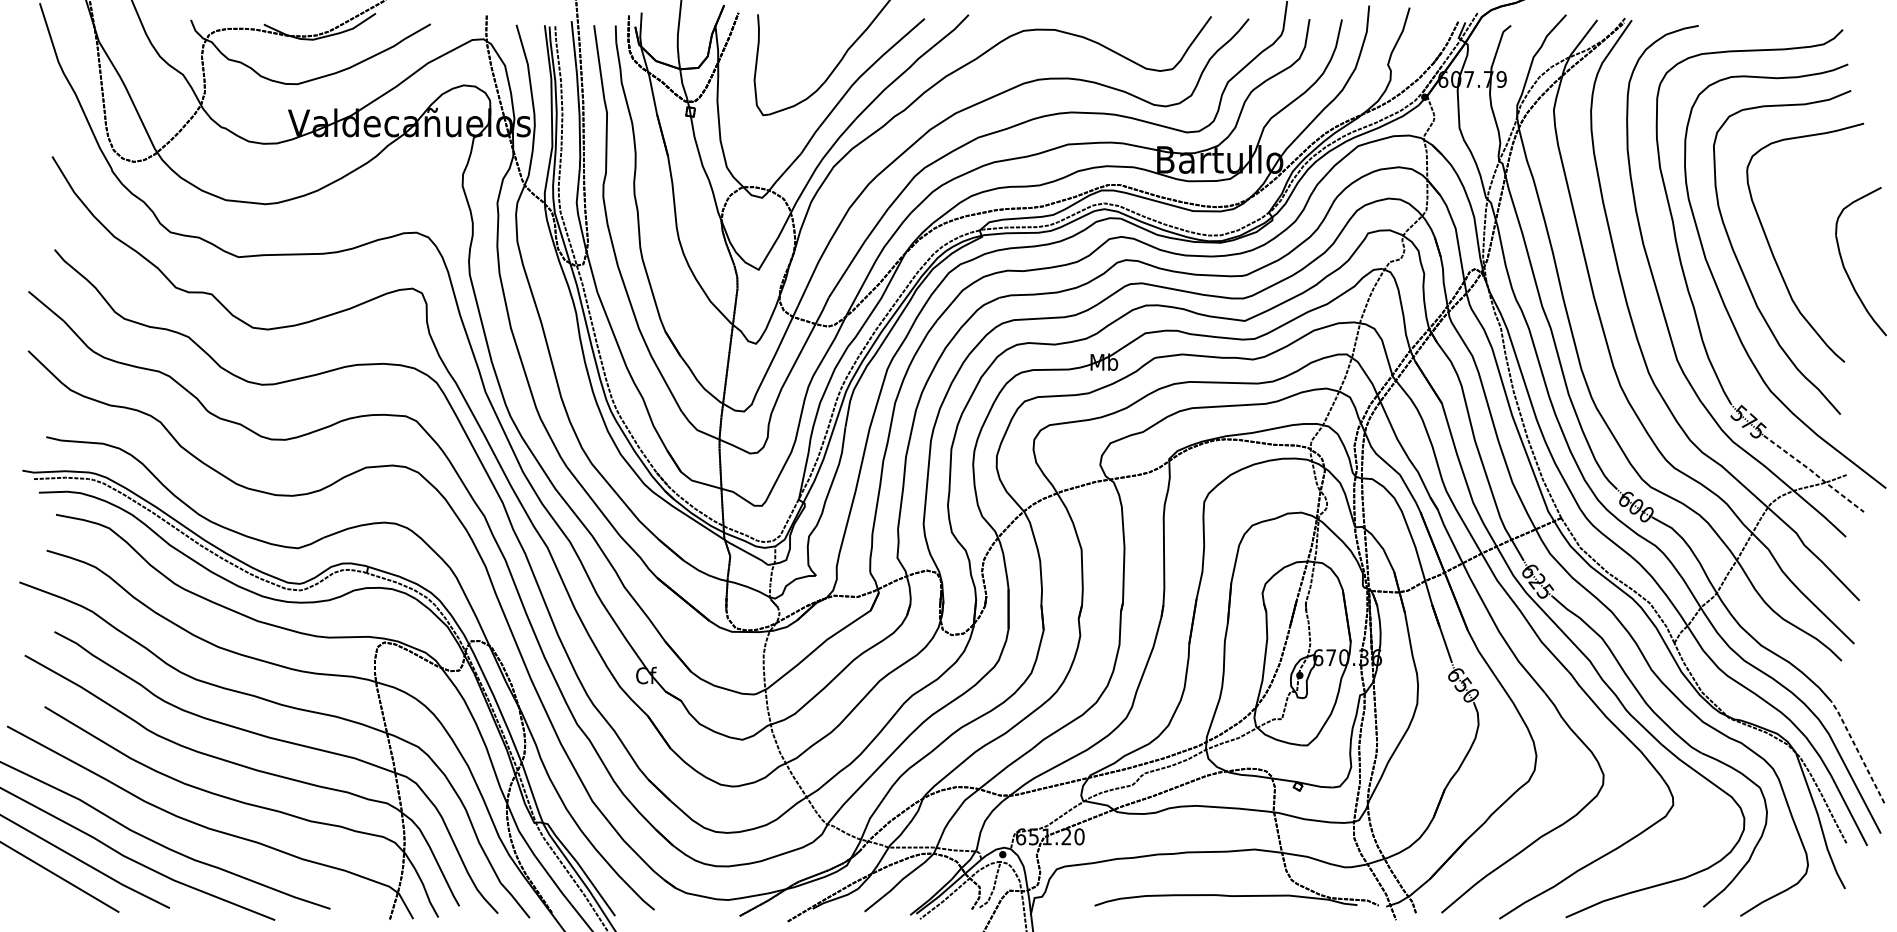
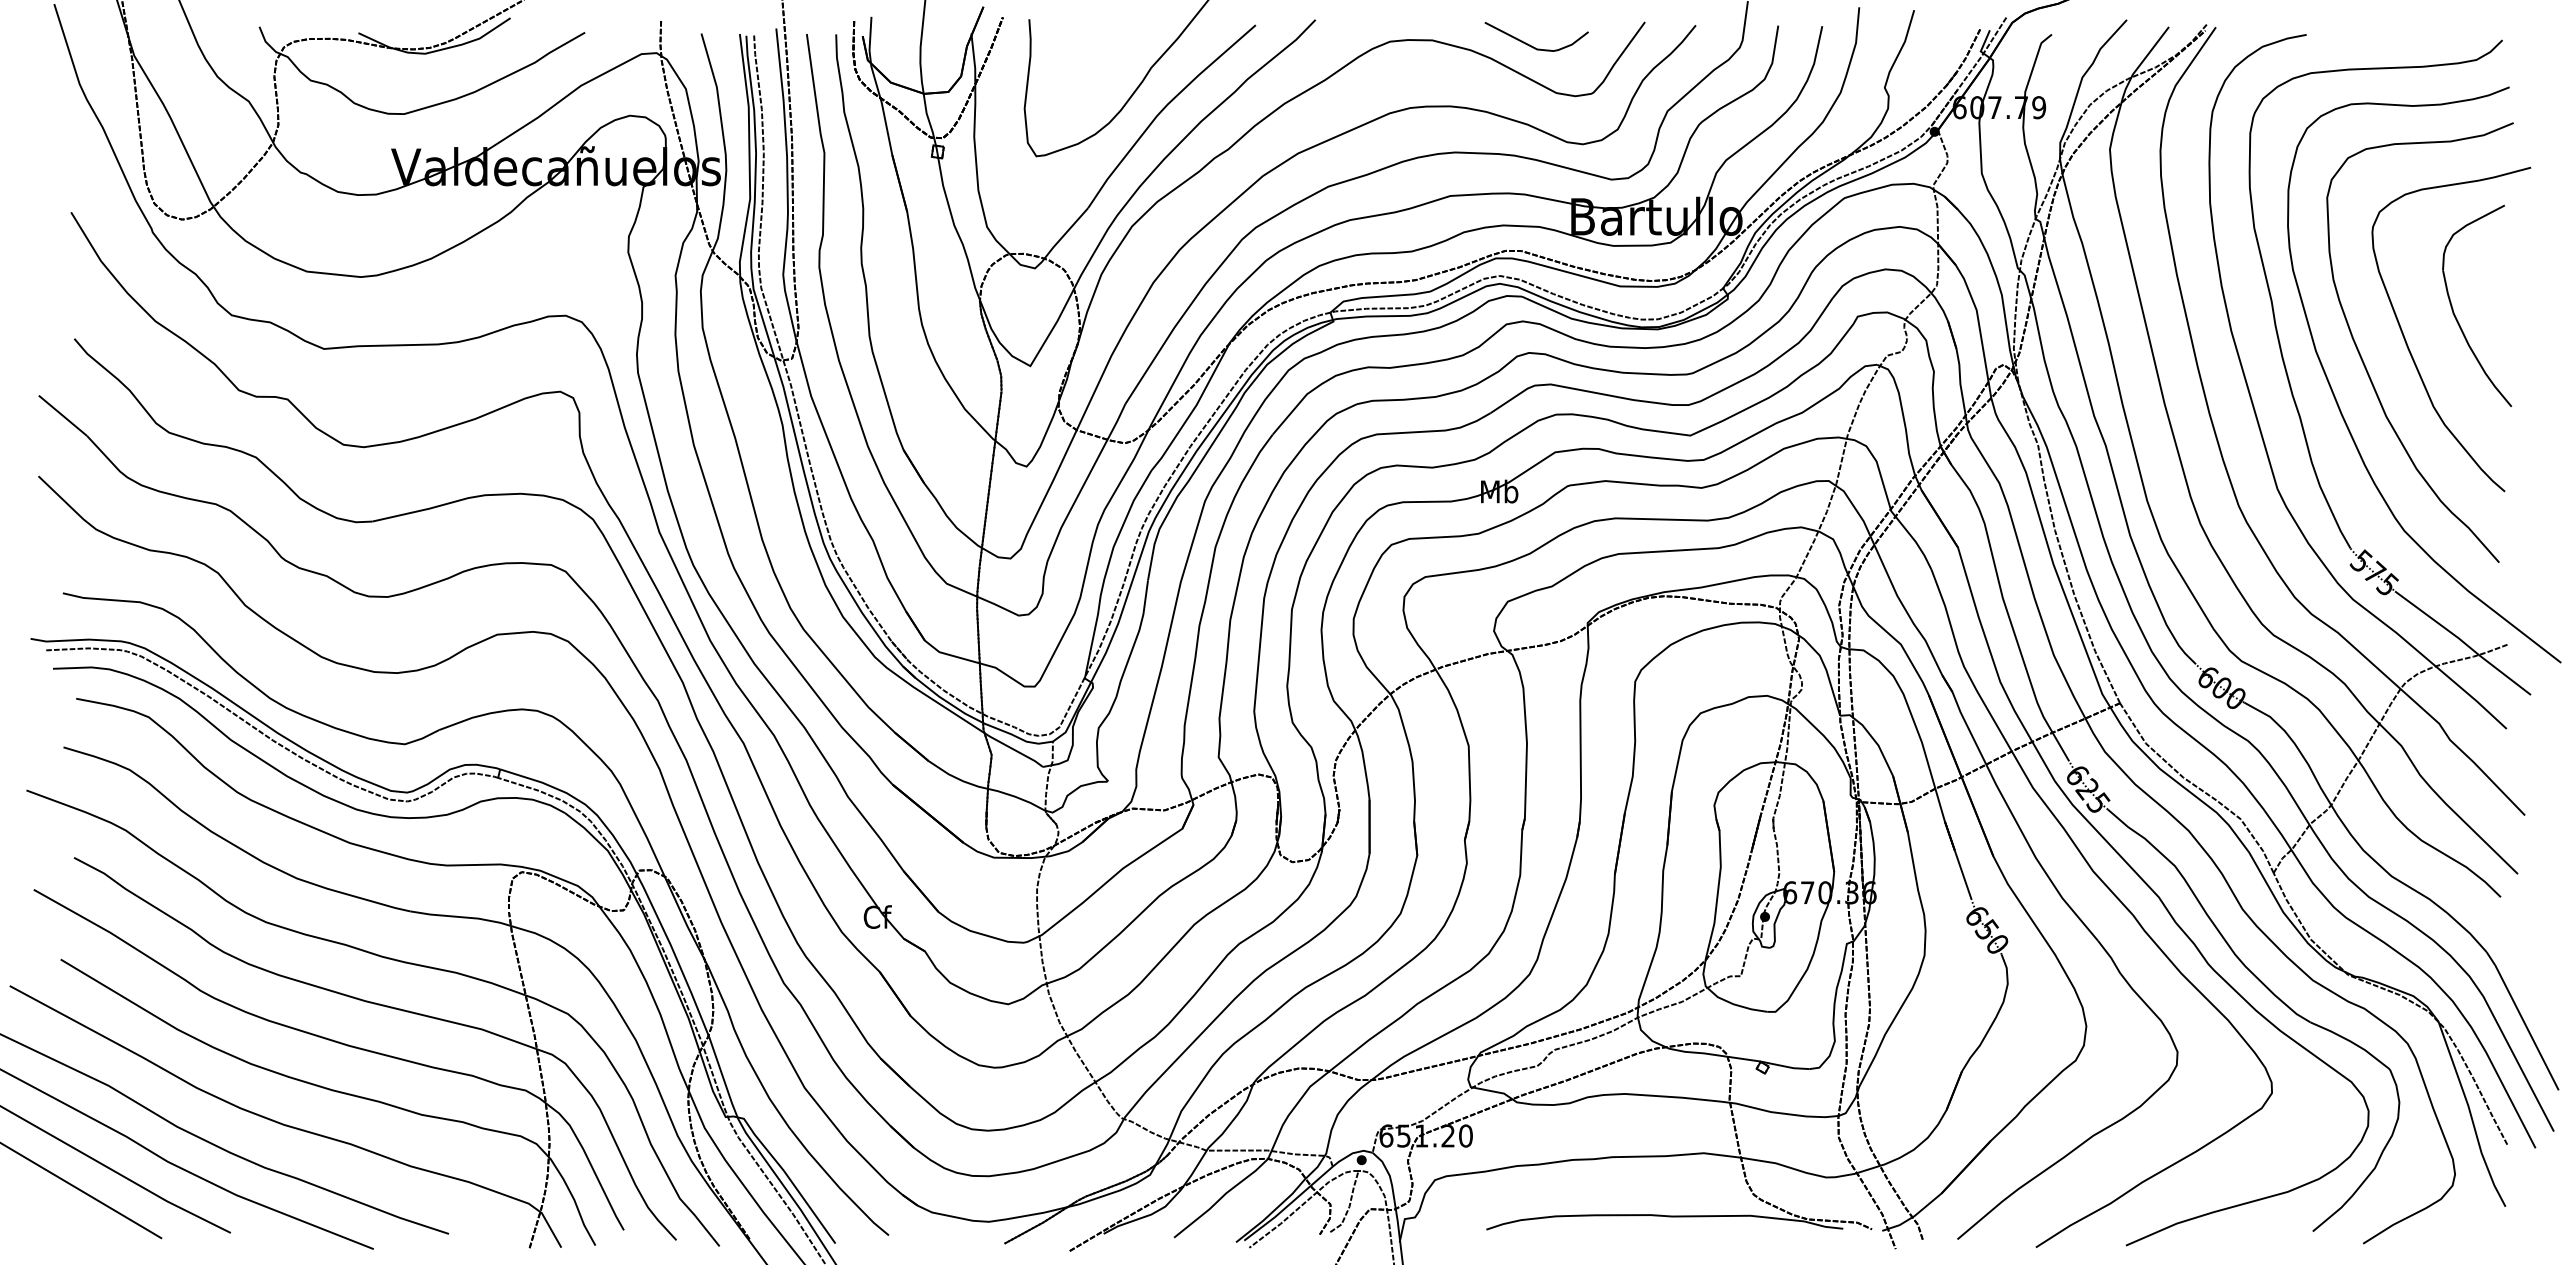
curve: (1127, 33) -> (1531, 45), added
part: (1845, 269) -> (2456, 316), moved
line: (1814, 473) -> (2463, 642), dashed -> solid
line: (1857, 751) -> (2522, 1019), dashed -> solid

